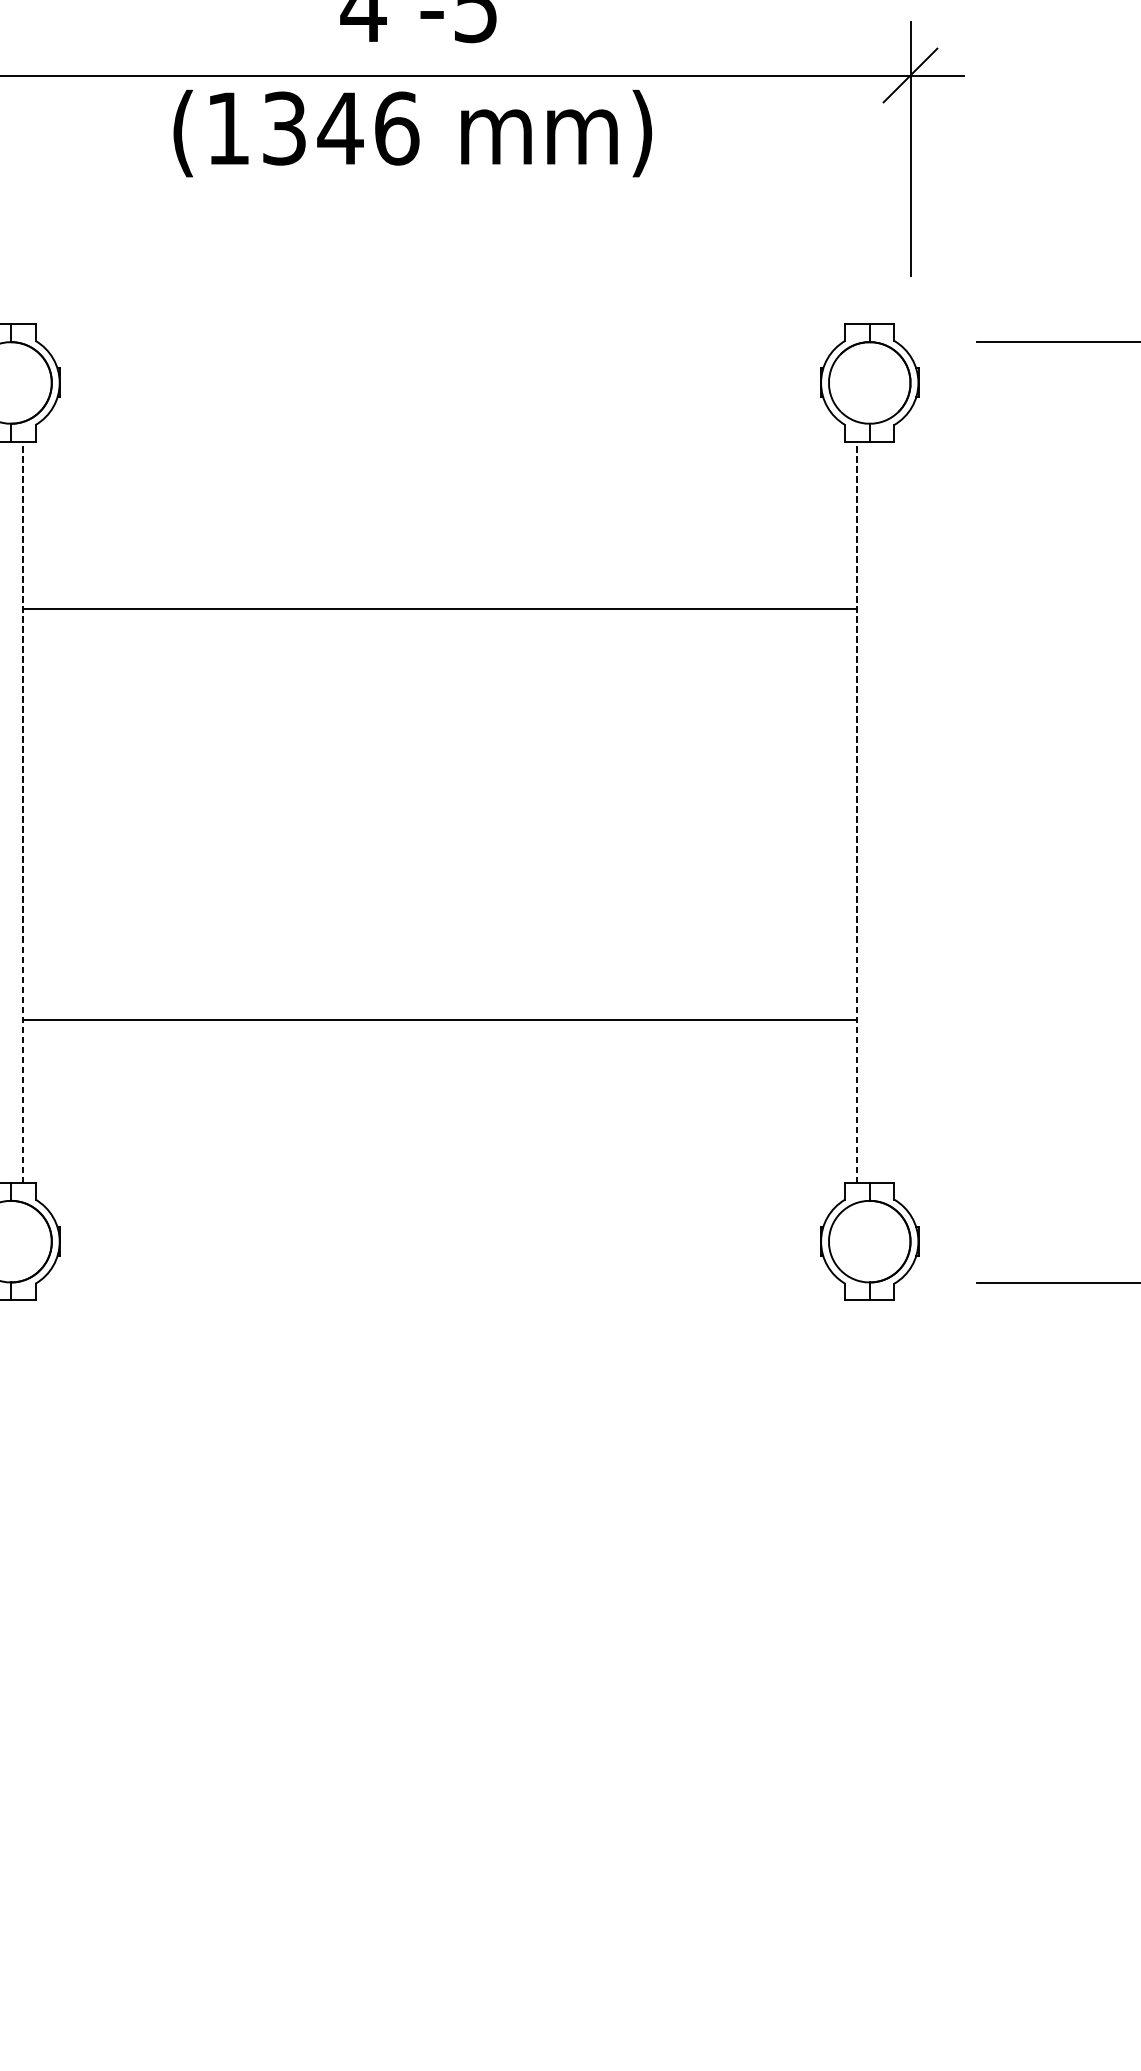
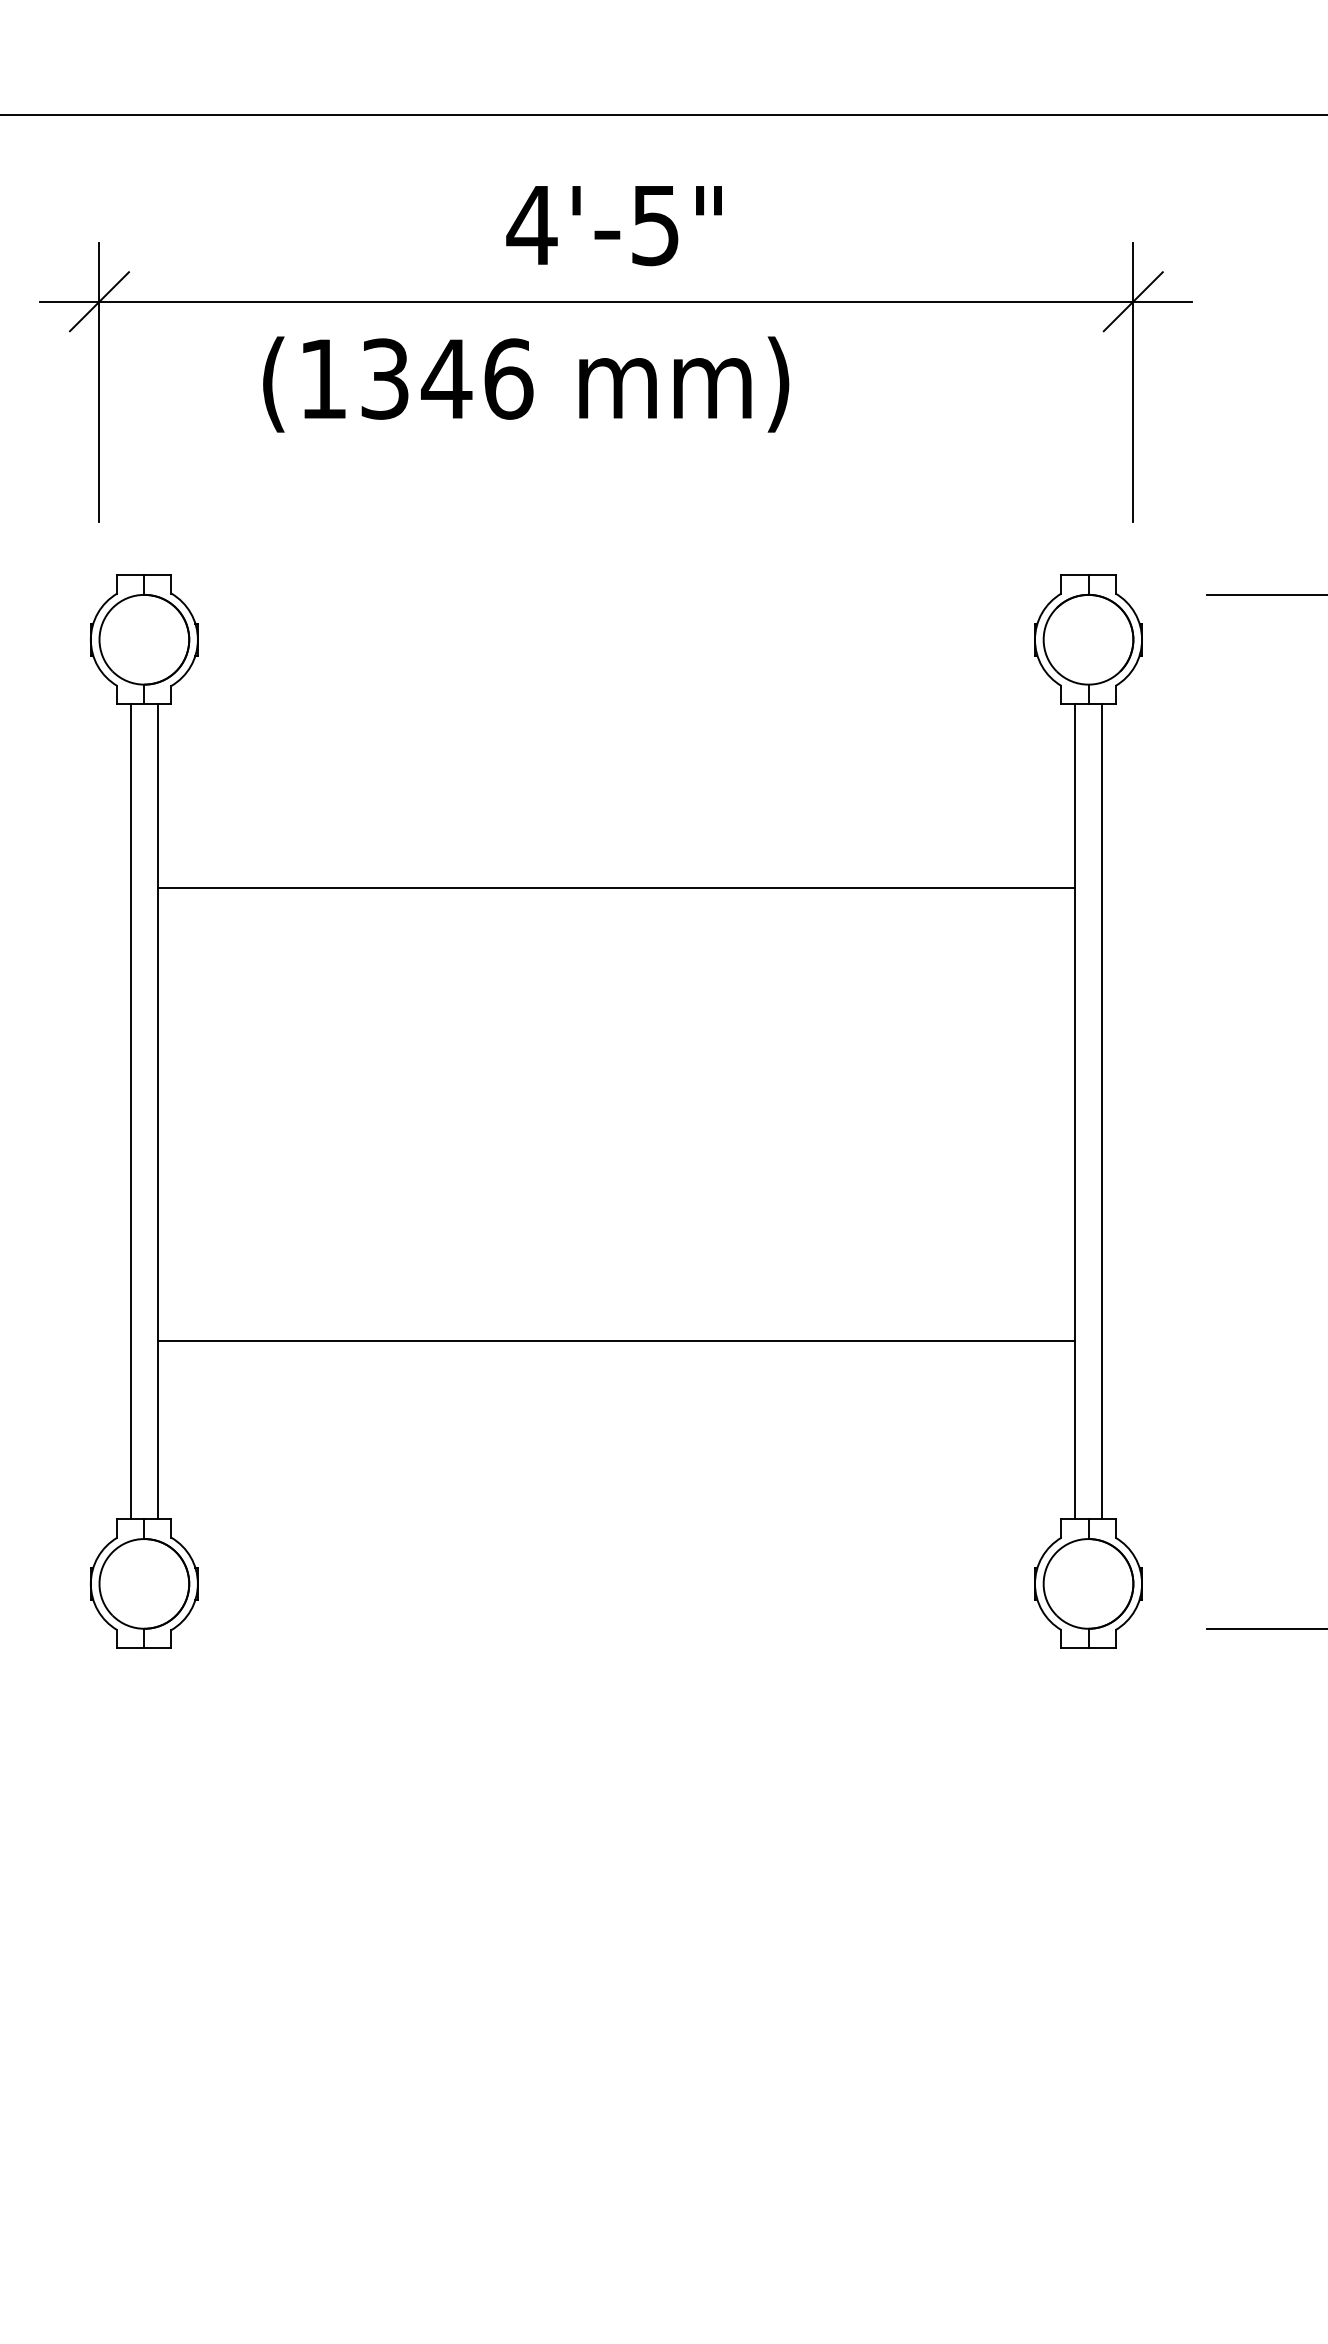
text: (413, 133) -> (526, 384), moved
line: (22, 812) -> (157, 1111), dashed -> solid
line: (857, 812) -> (1075, 1111), dashed -> solid
line: (882, 812) -> (1102, 1111), added

